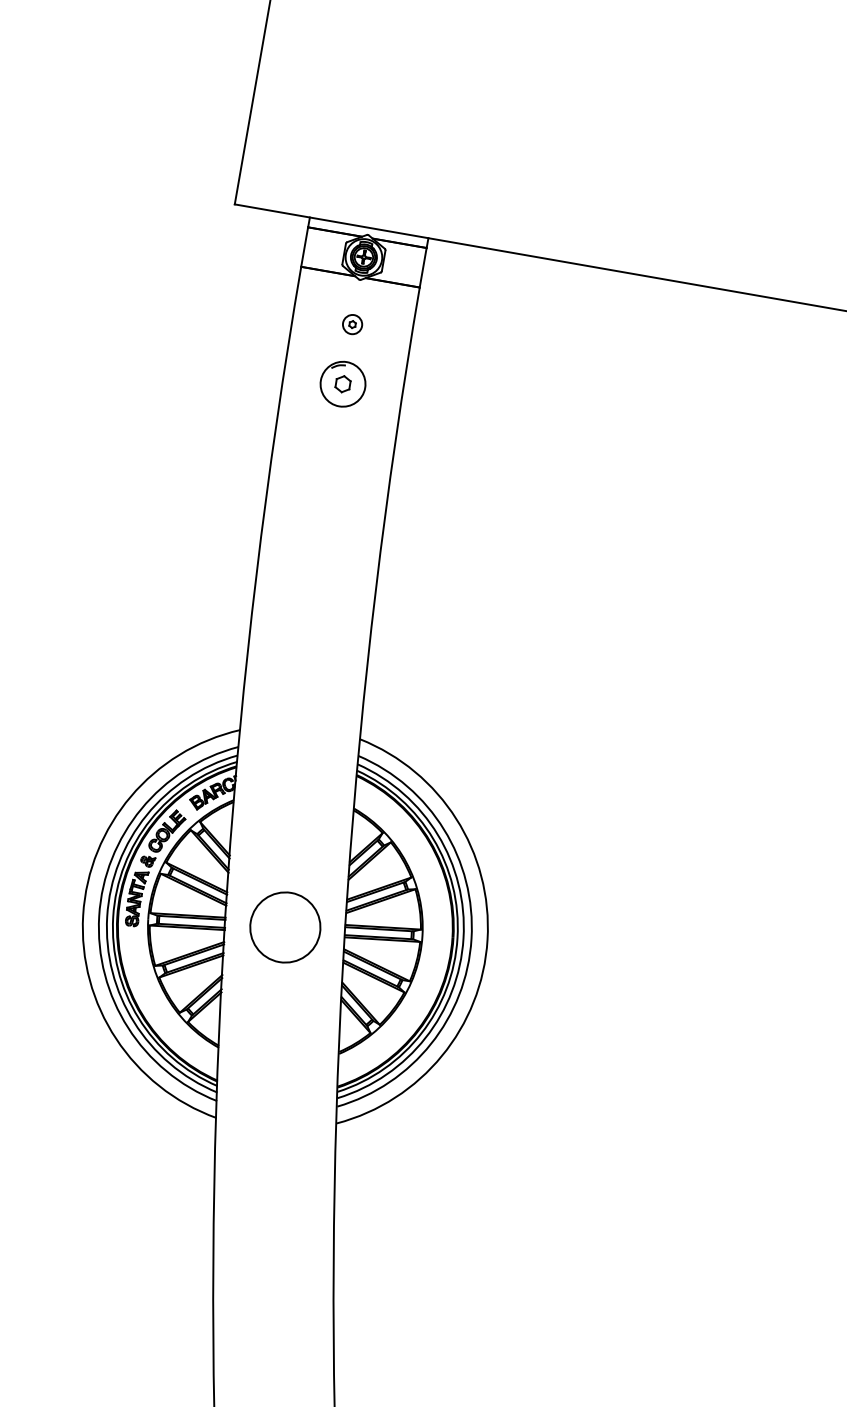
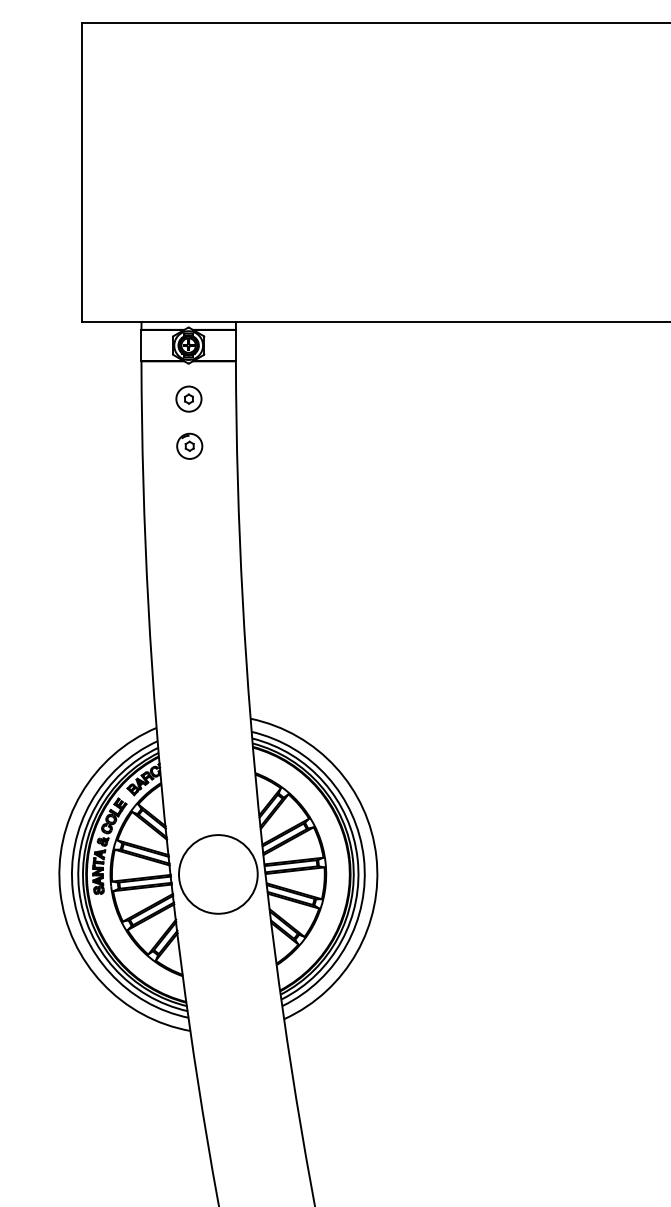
part: (352, 323) -> (188, 398), size x1.67
part: (343, 382) -> (189, 445), size x0.71
circle: (285, 927) -> (218, 874), size x1.43

